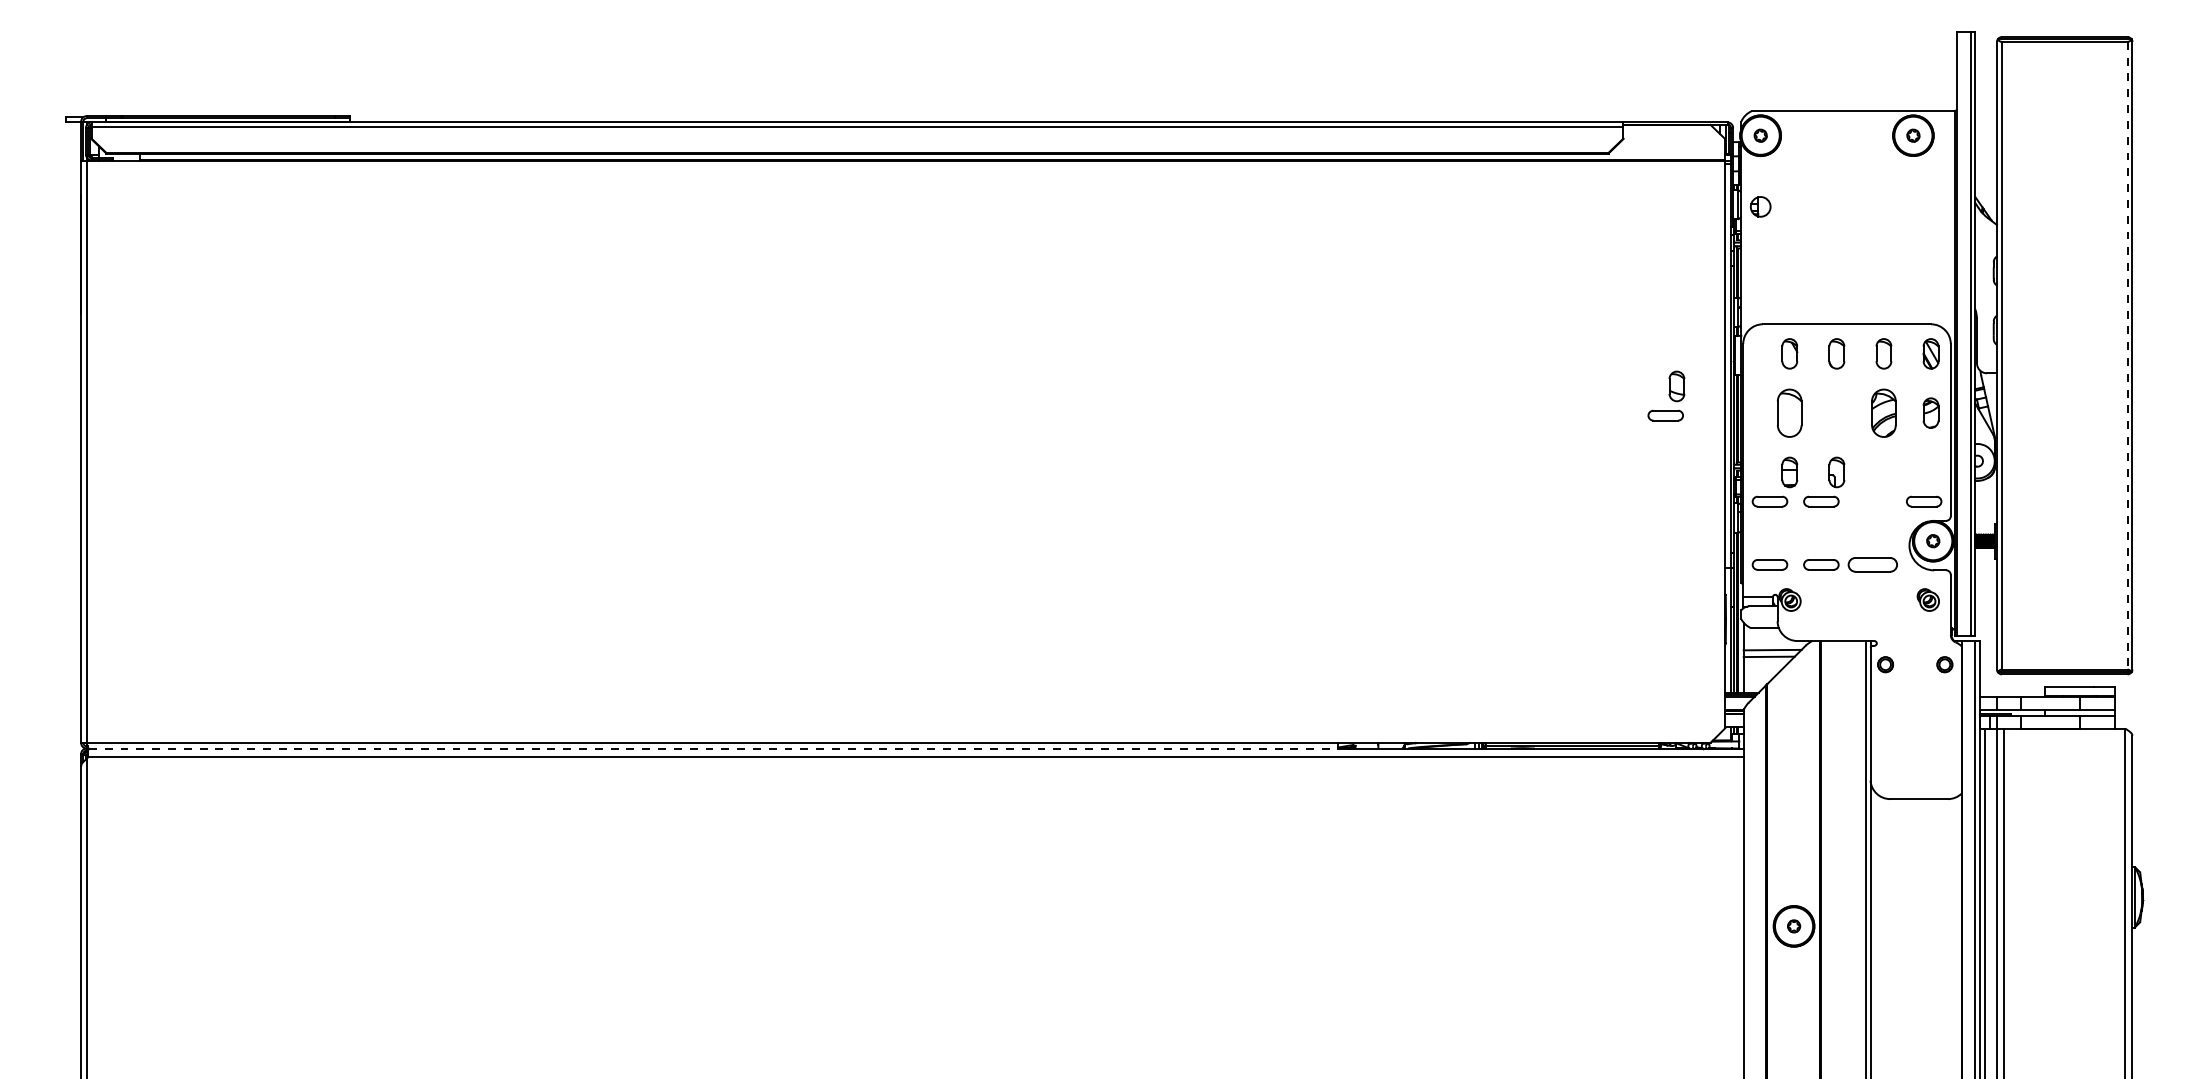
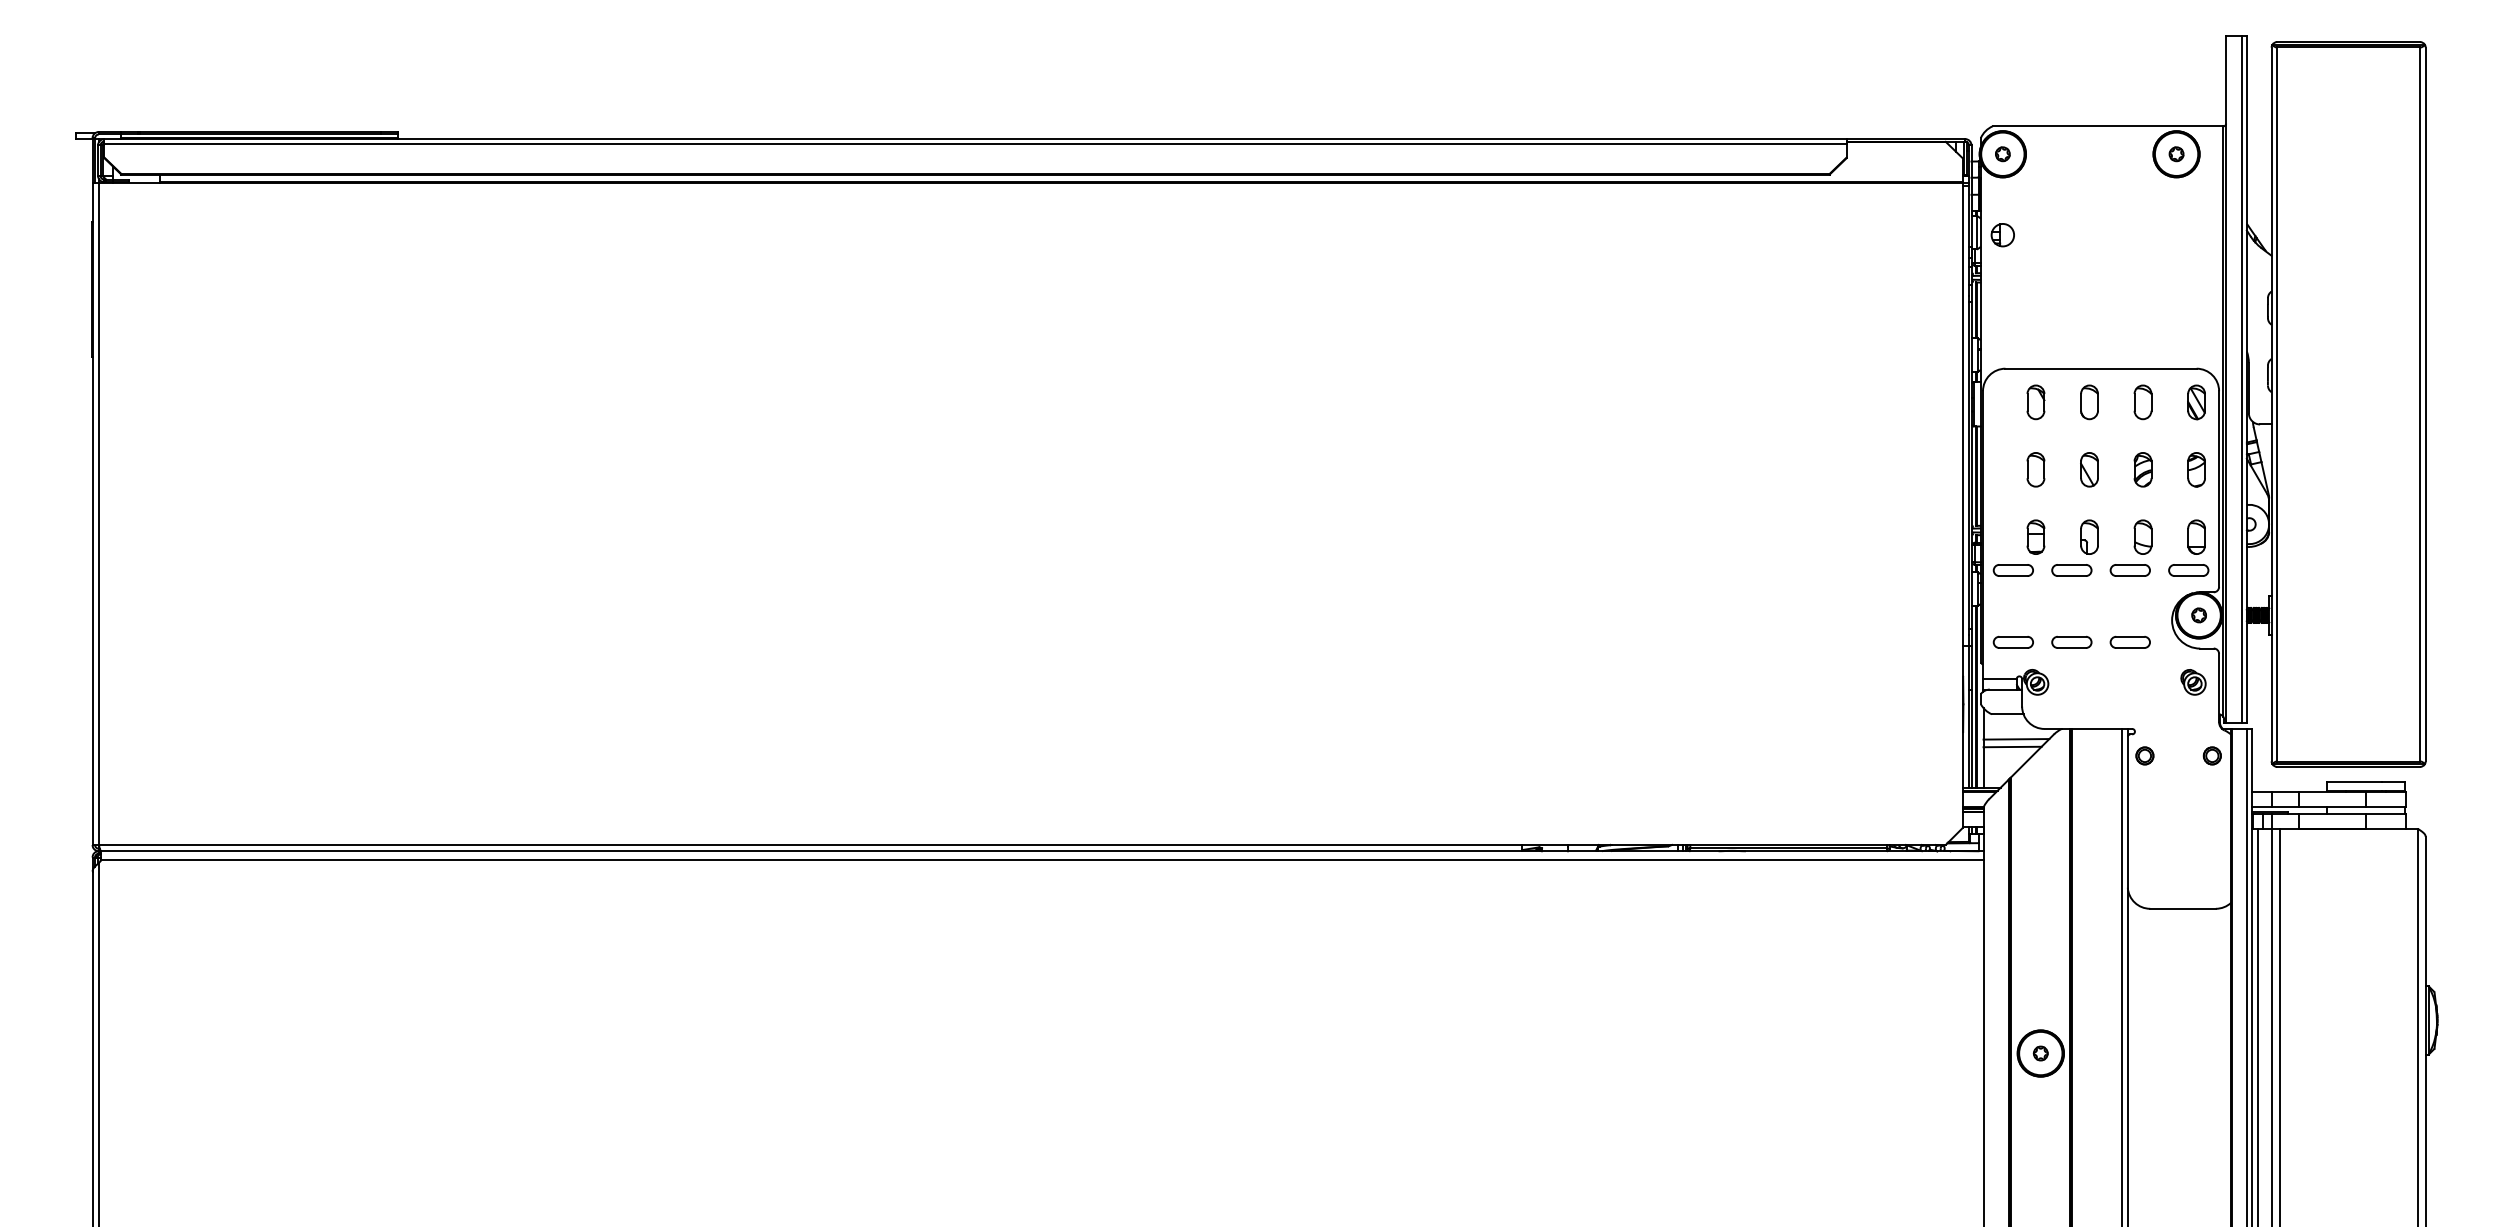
line: (2127, 355) -> (2420, 404), dashed -> solid
part: (1666, 395) -> (2131, 547), moved
part: (1789, 412) -> (2035, 469), size x0.62
part: (1836, 412) -> (2089, 469), added
part: (1883, 412) -> (2142, 469), size x0.62
part: (1930, 472) -> (2195, 537), added
part: (1872, 564) -> (2130, 641), size x0.71
line: (713, 748) -> (811, 851), dashed -> solid

